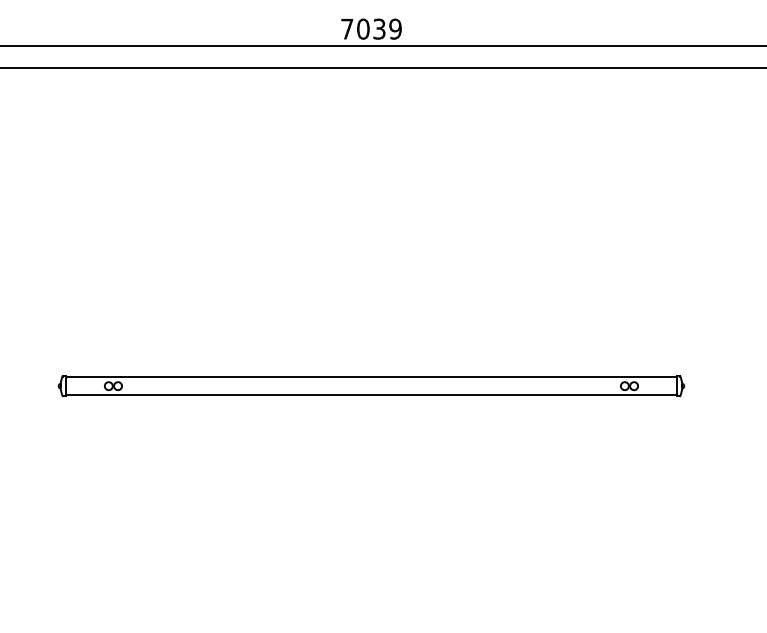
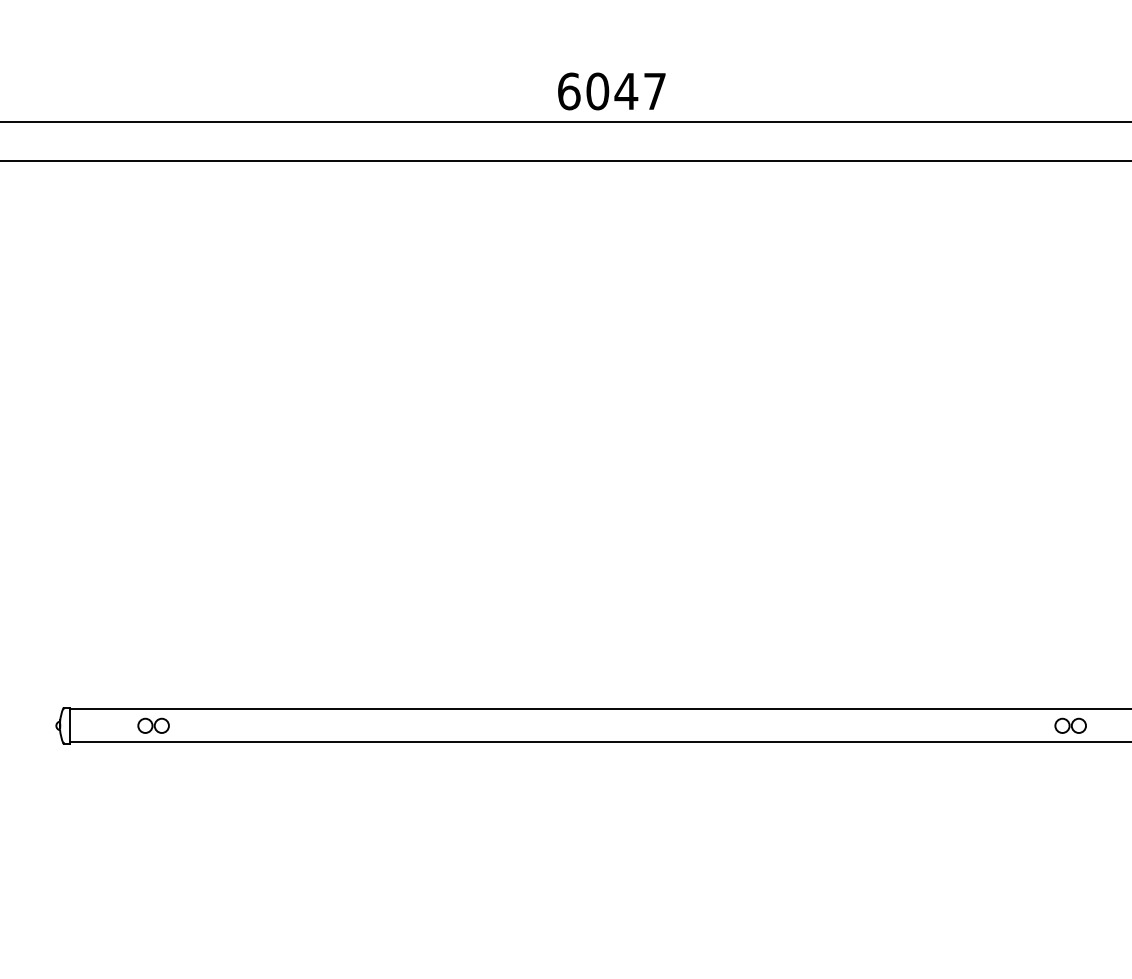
text: (371, 28) -> (612, 90), 7039 -> 6047

